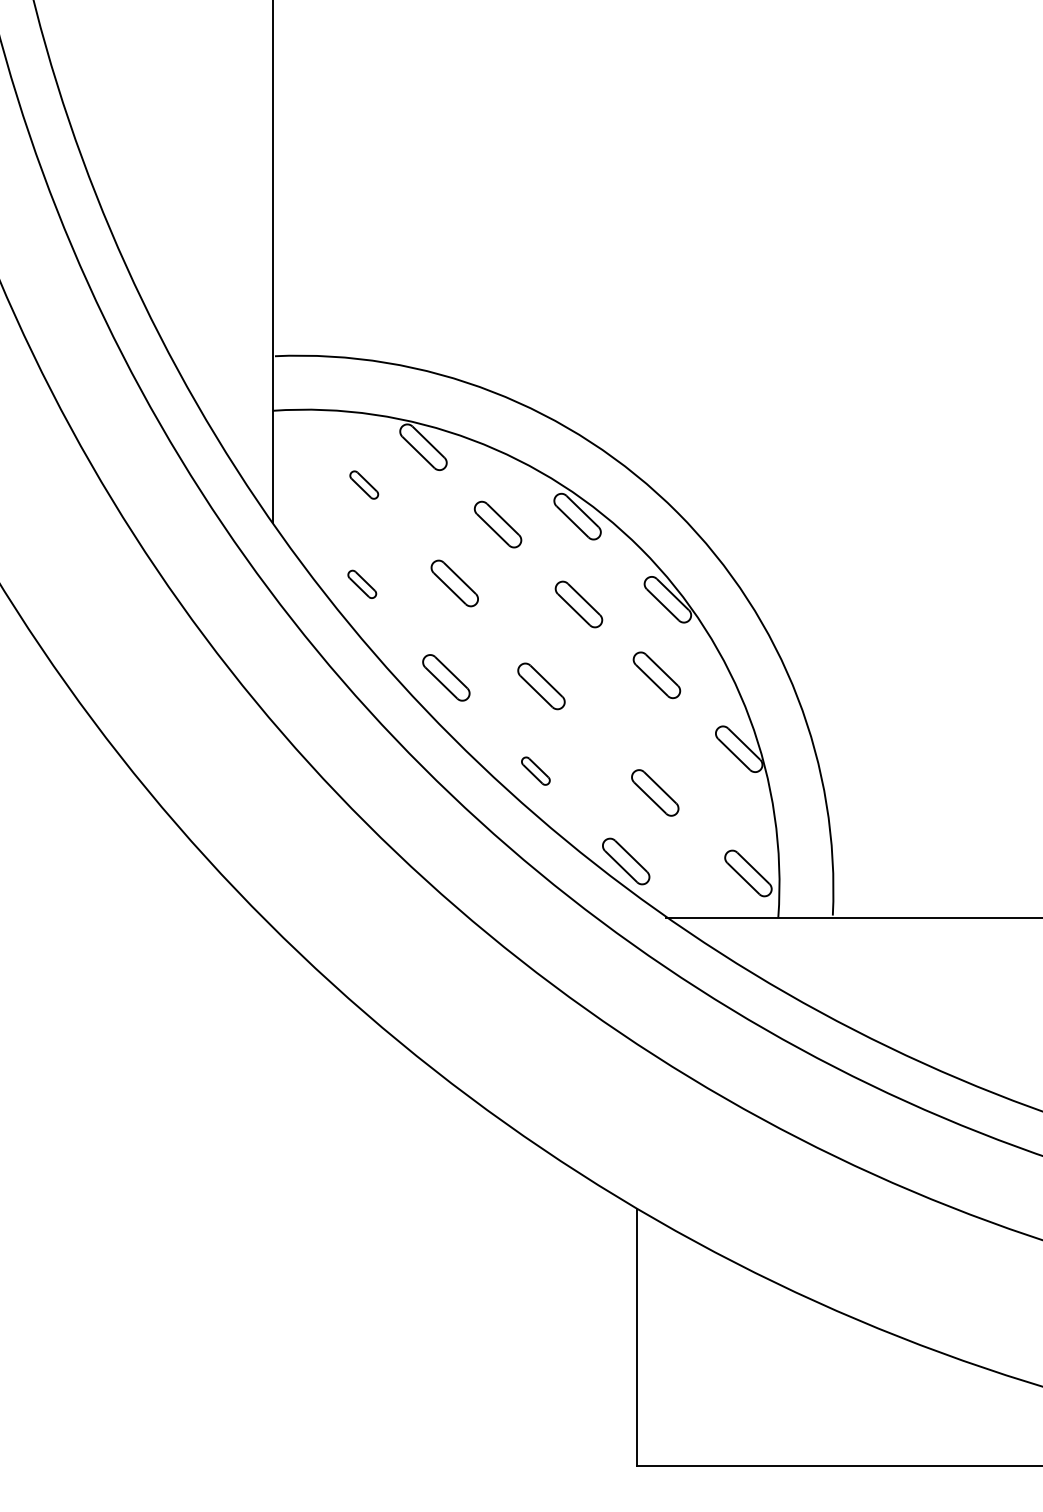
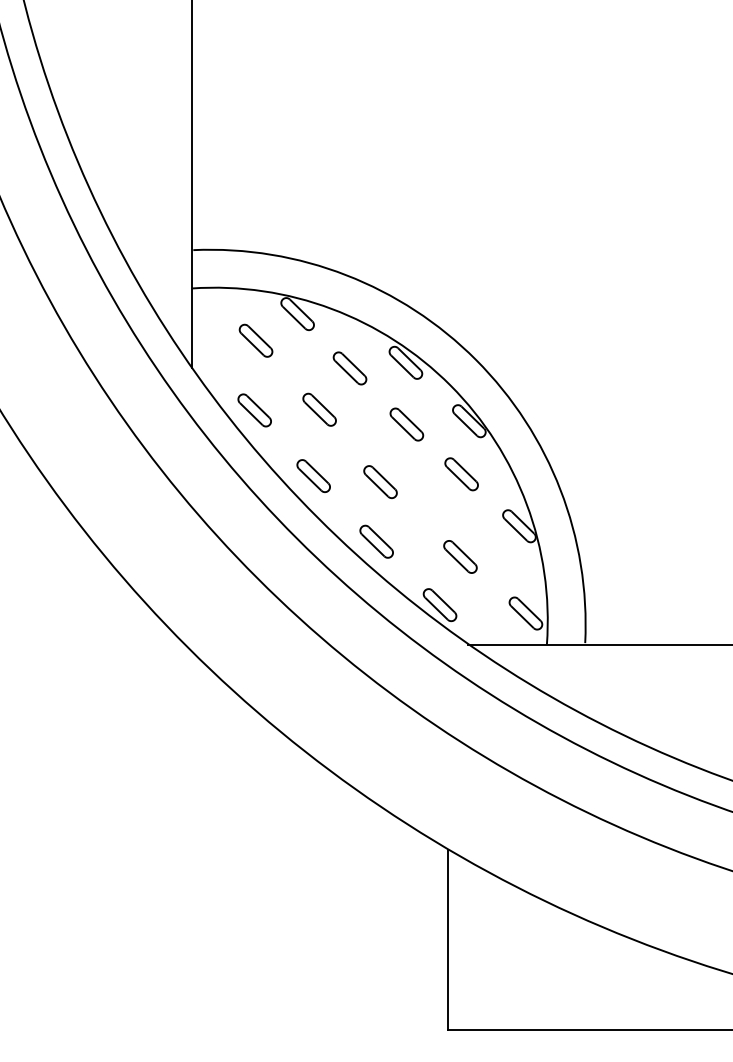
part: (363, 484) -> (255, 340), size x1.67
part: (362, 584) -> (254, 410), size x1.67
part: (535, 770) -> (376, 541), size x1.67

